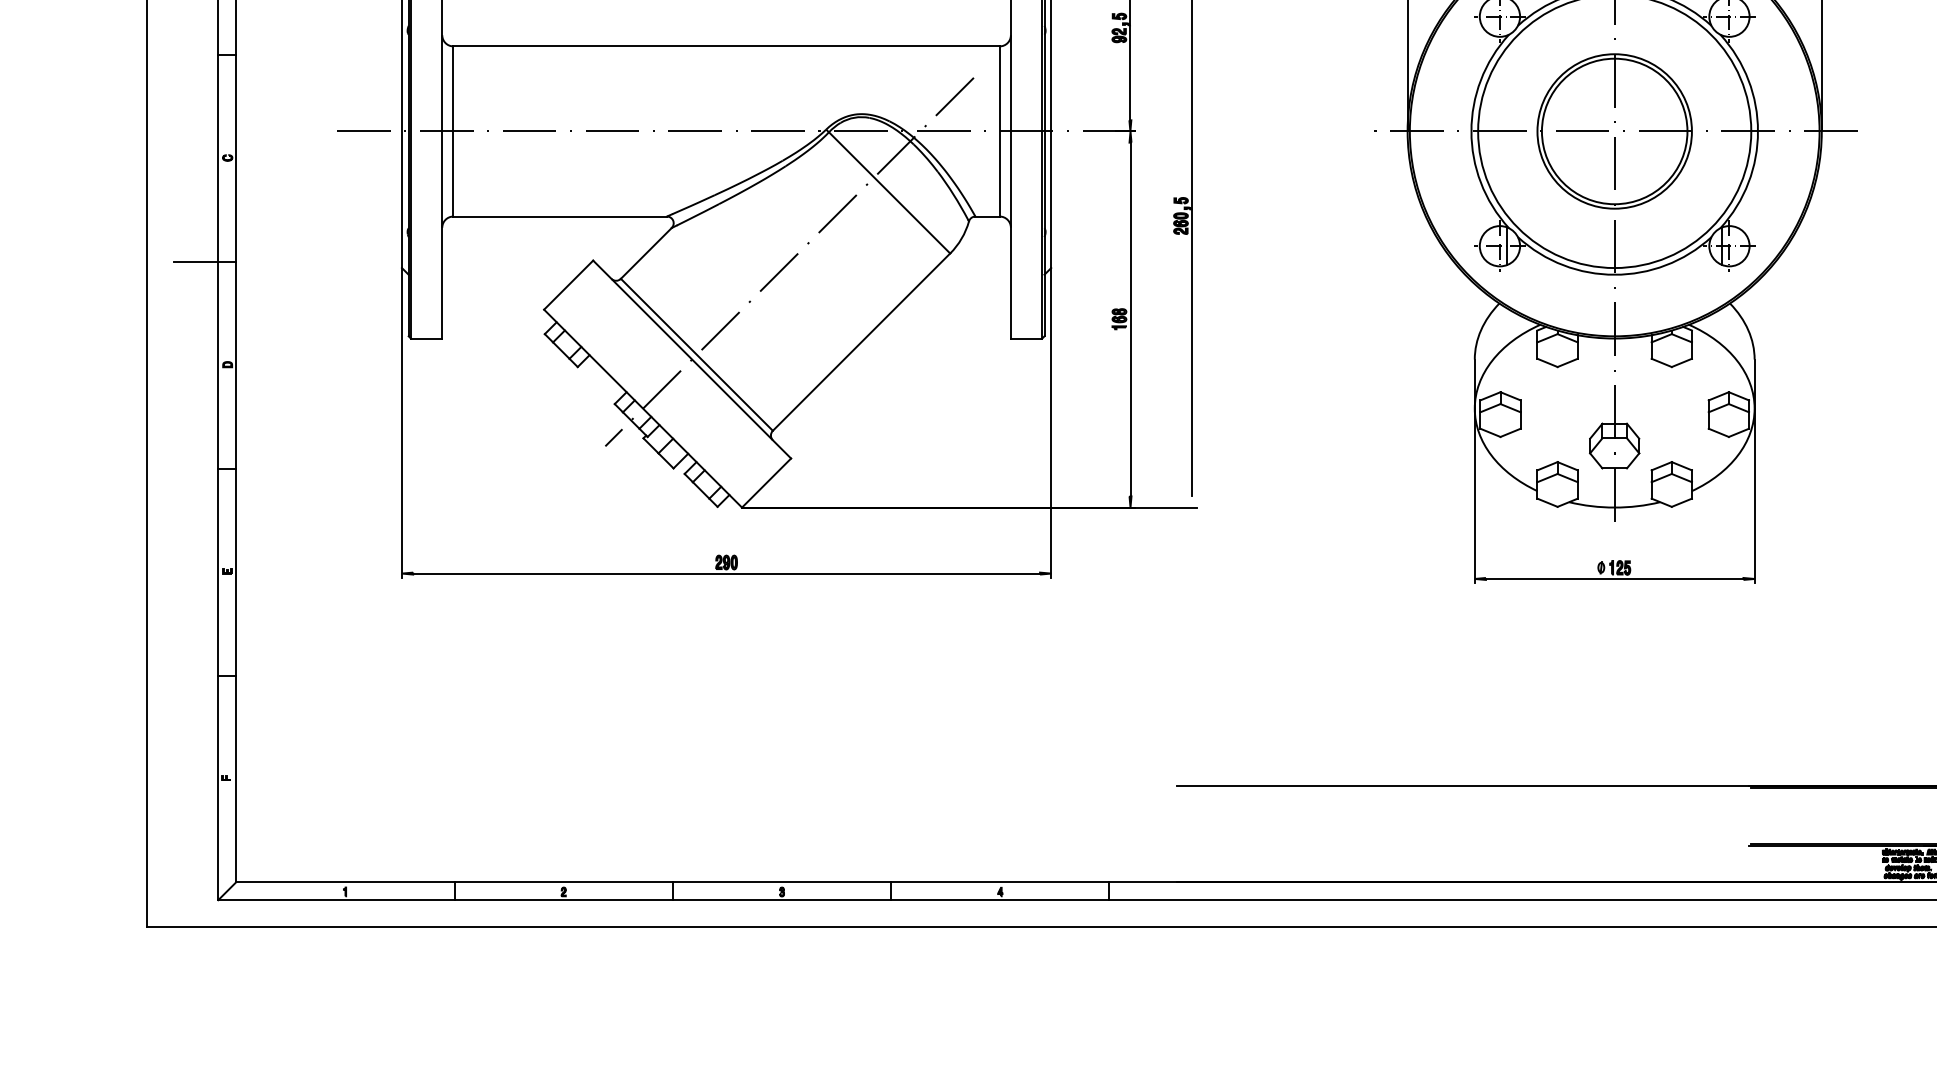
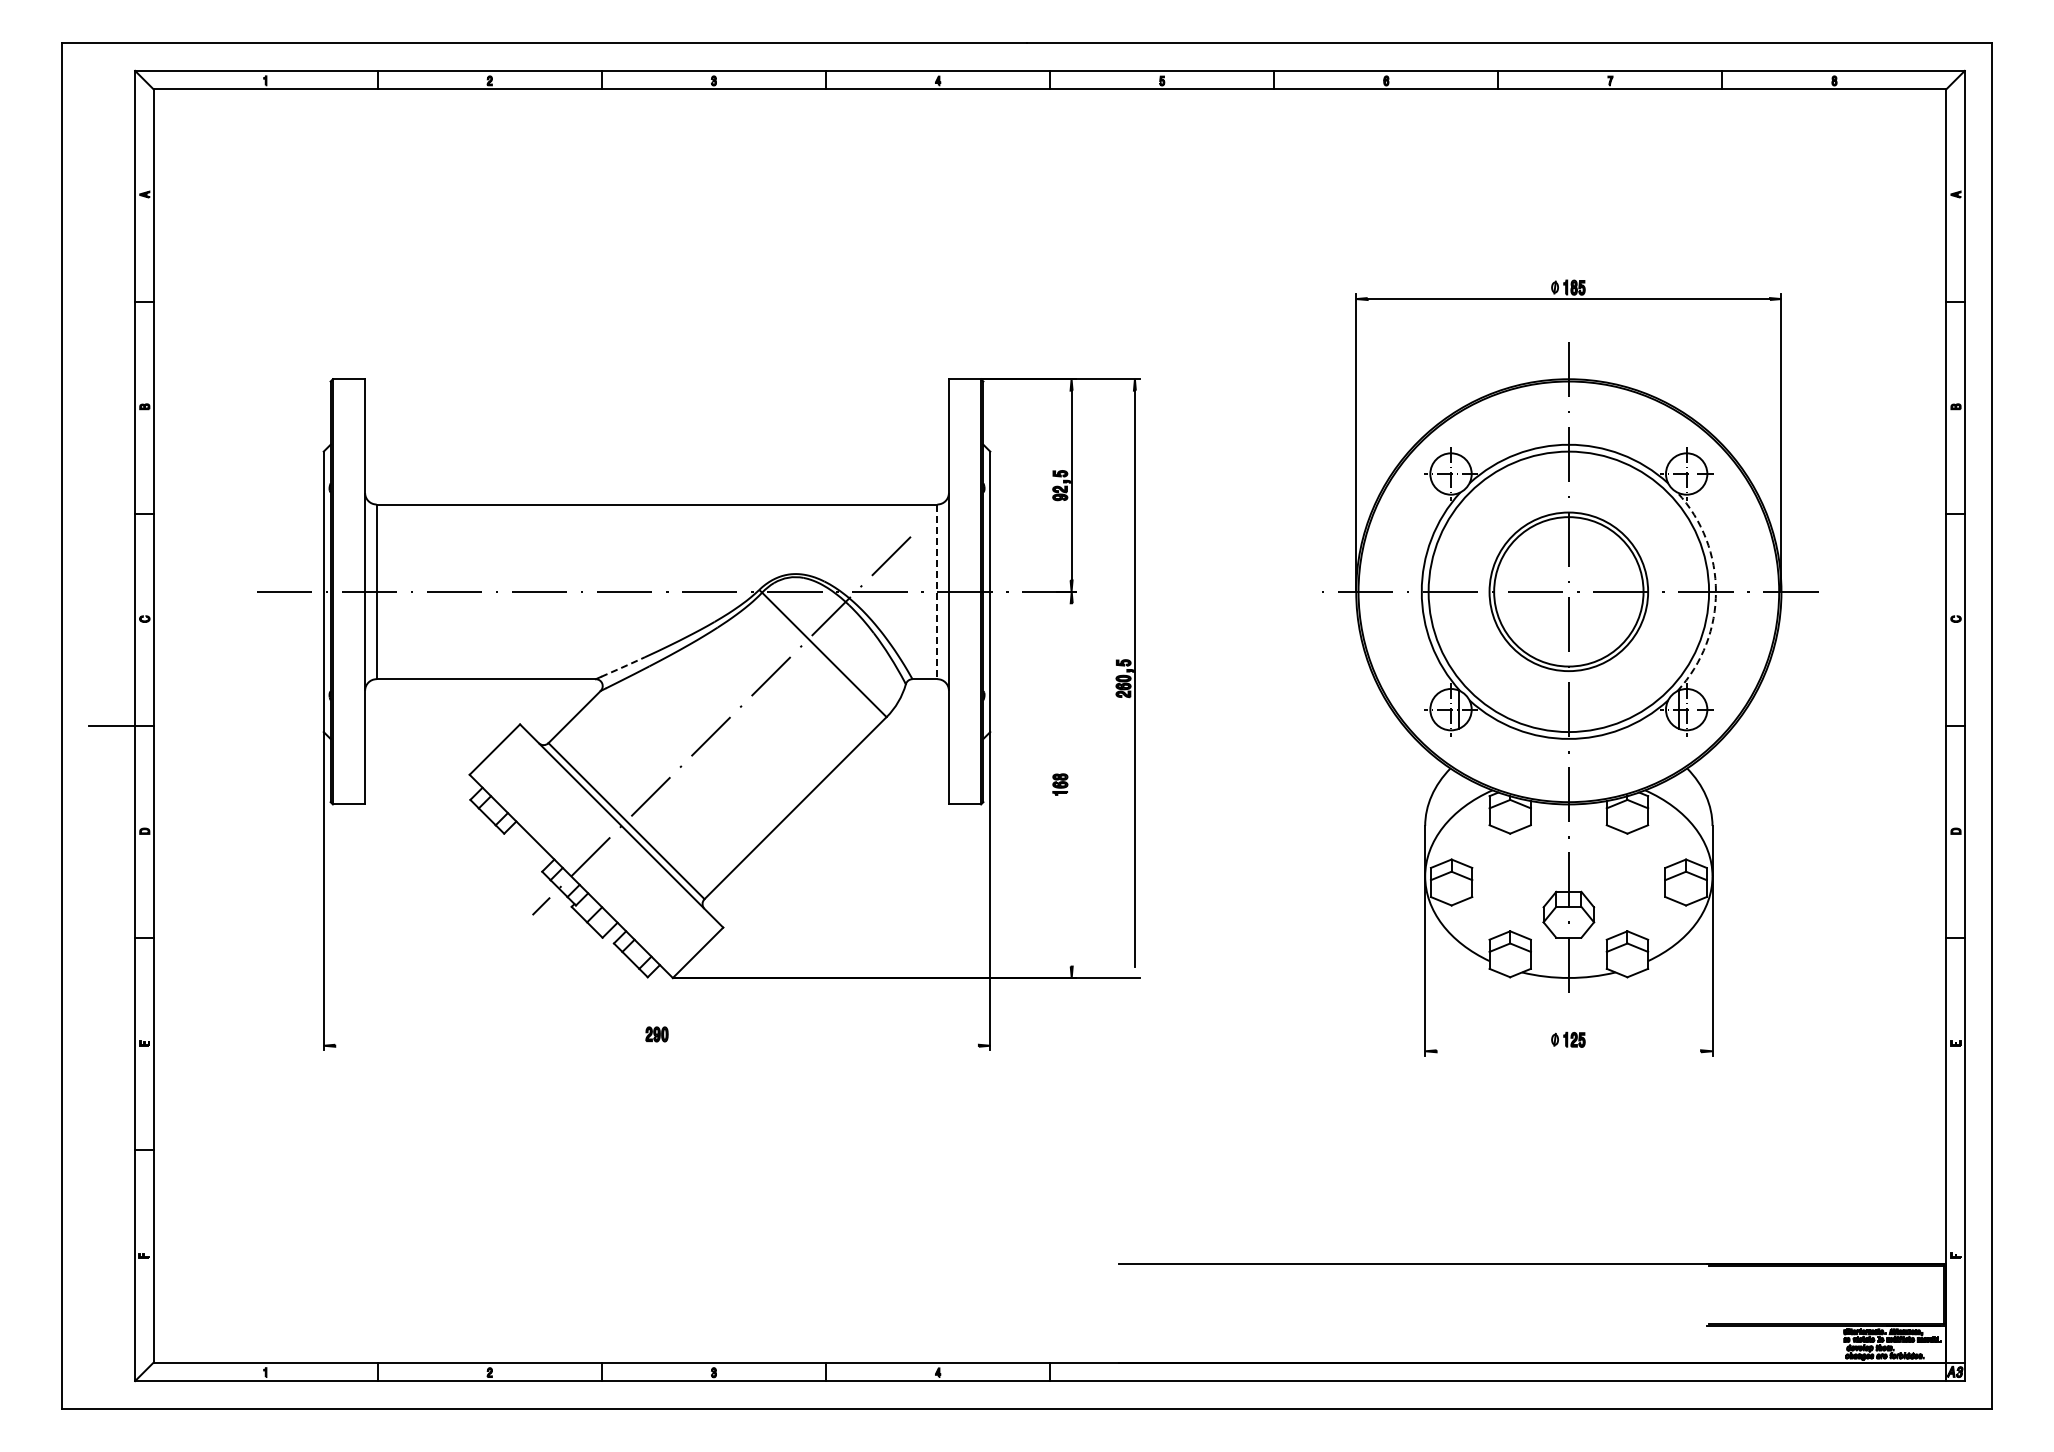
arc: (1757, 131) -> (1715, 591), solid -> dashed
line: (999, 132) -> (937, 592), solid -> dashed
line: (693, 204) -> (623, 666), solid -> dashed
line: (1130, 319) -> (1071, 784), removed
line: (726, 573) -> (656, 1045), removed
line: (1614, 579) -> (1568, 1051), removed

